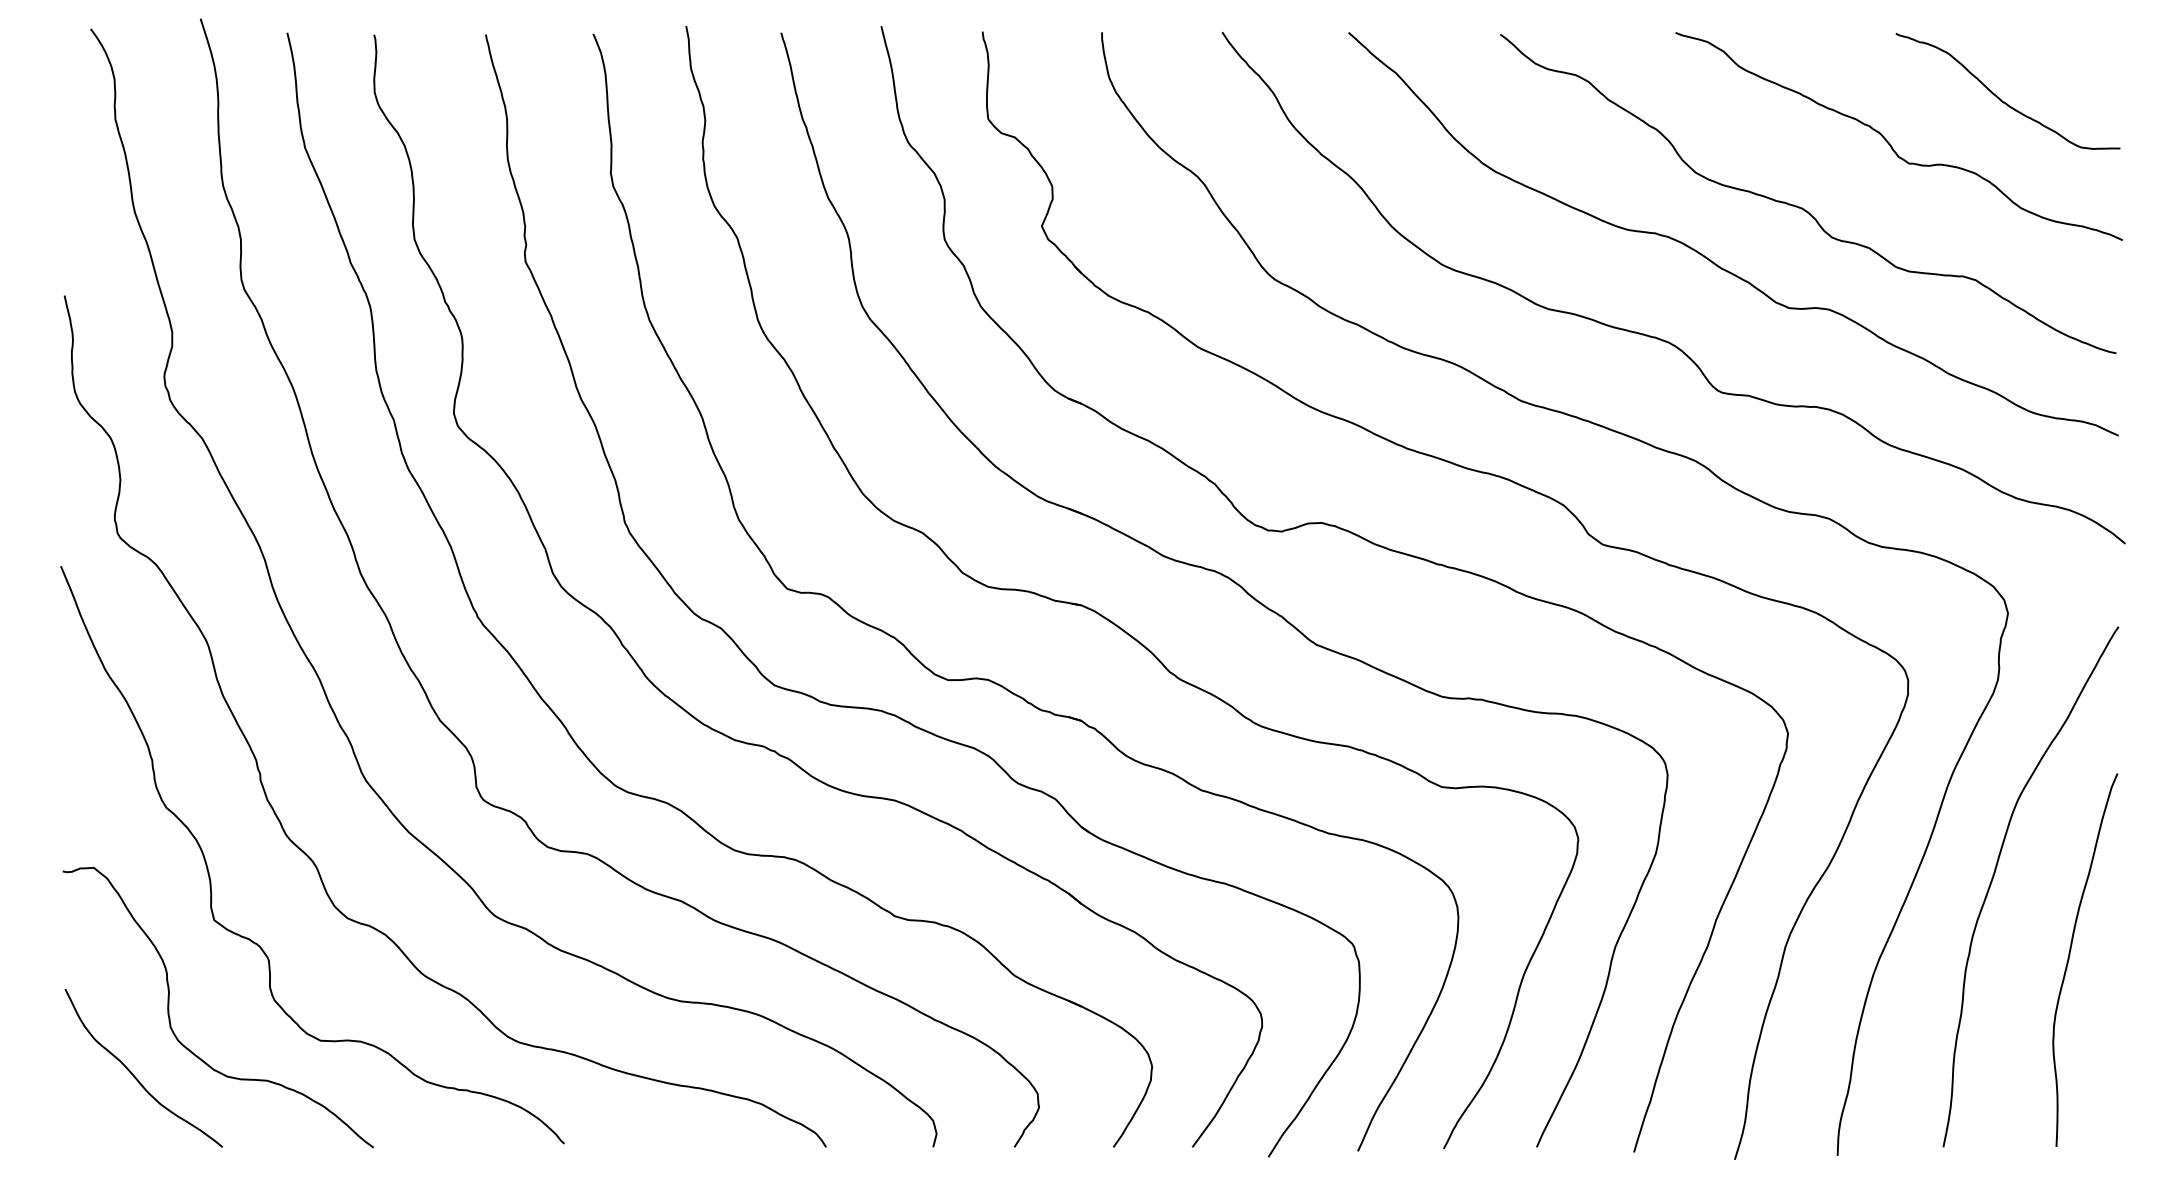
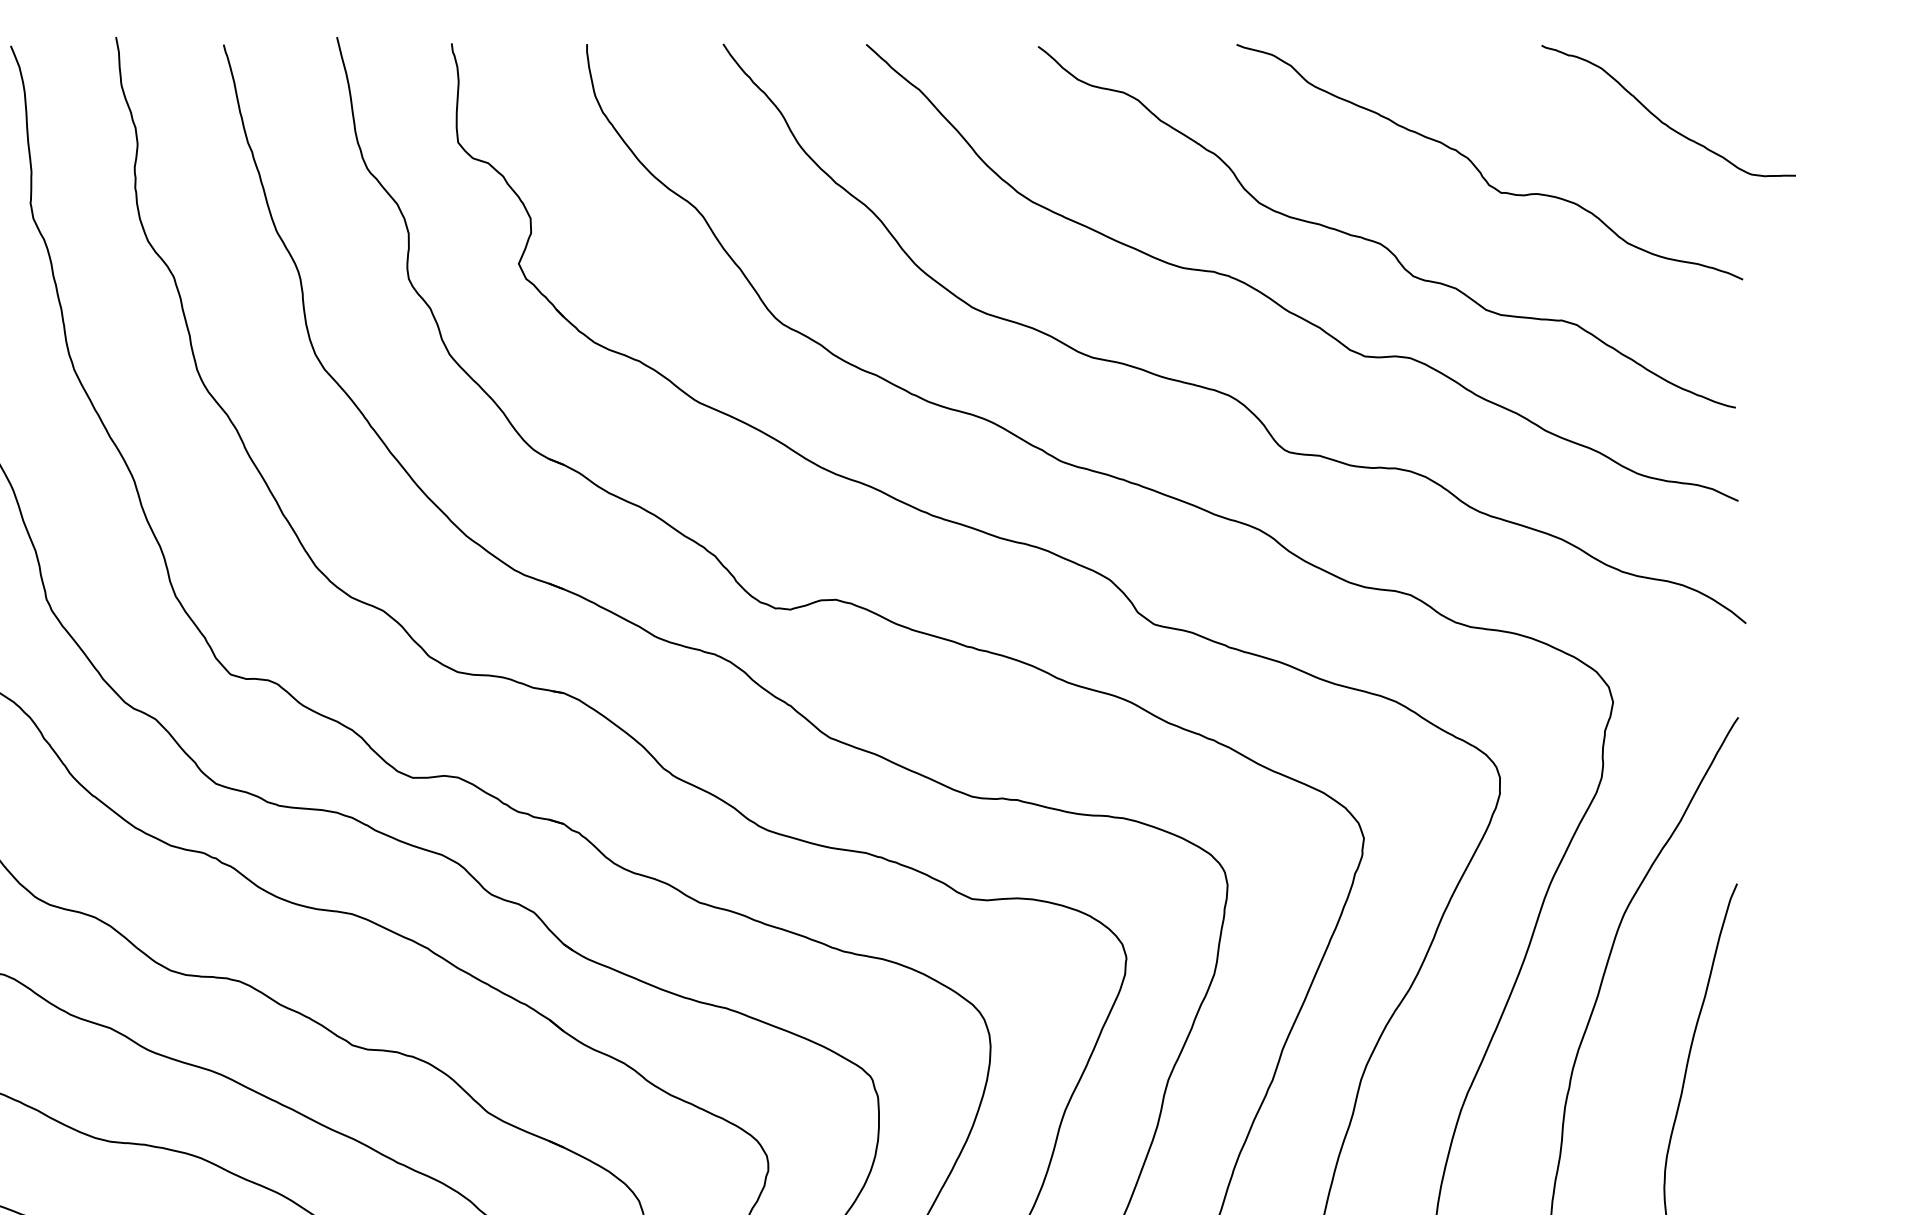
curve: (2000, 98) -> (1660, 119), moved

